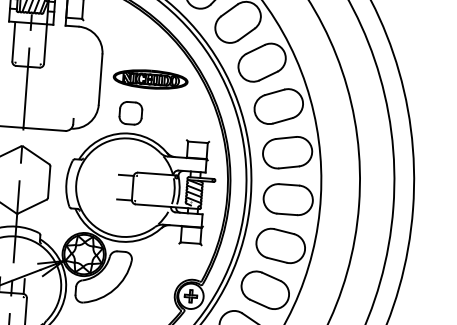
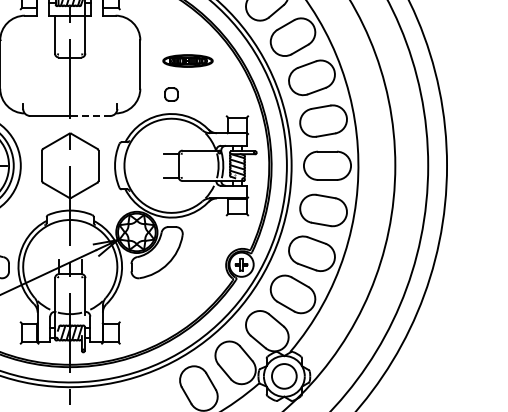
part: (150, 78) -> (187, 60), size x0.7
part: (130, 113) -> (171, 94), size x0.6
line: (44, 128) -> (90, 115), solid -> dashed

